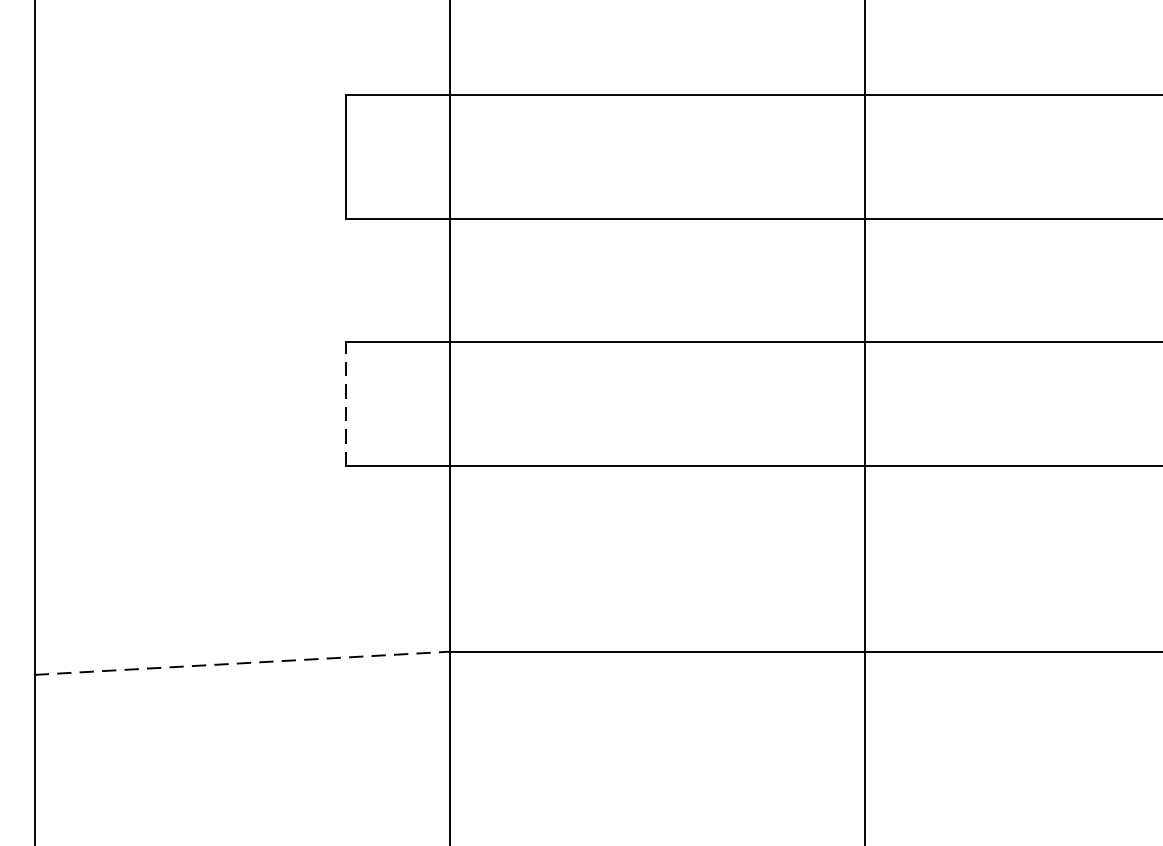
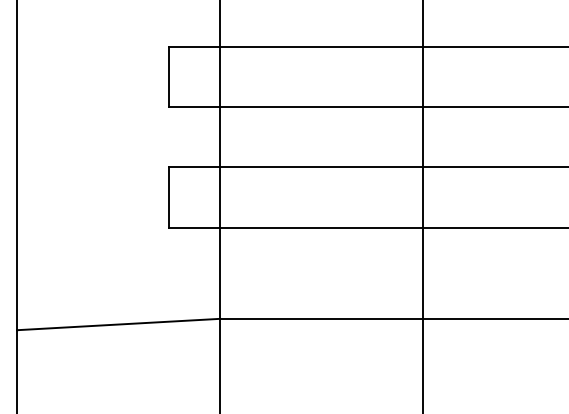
line: (346, 403) -> (169, 197), dashed -> solid
line: (242, 663) -> (118, 324), dashed -> solid

